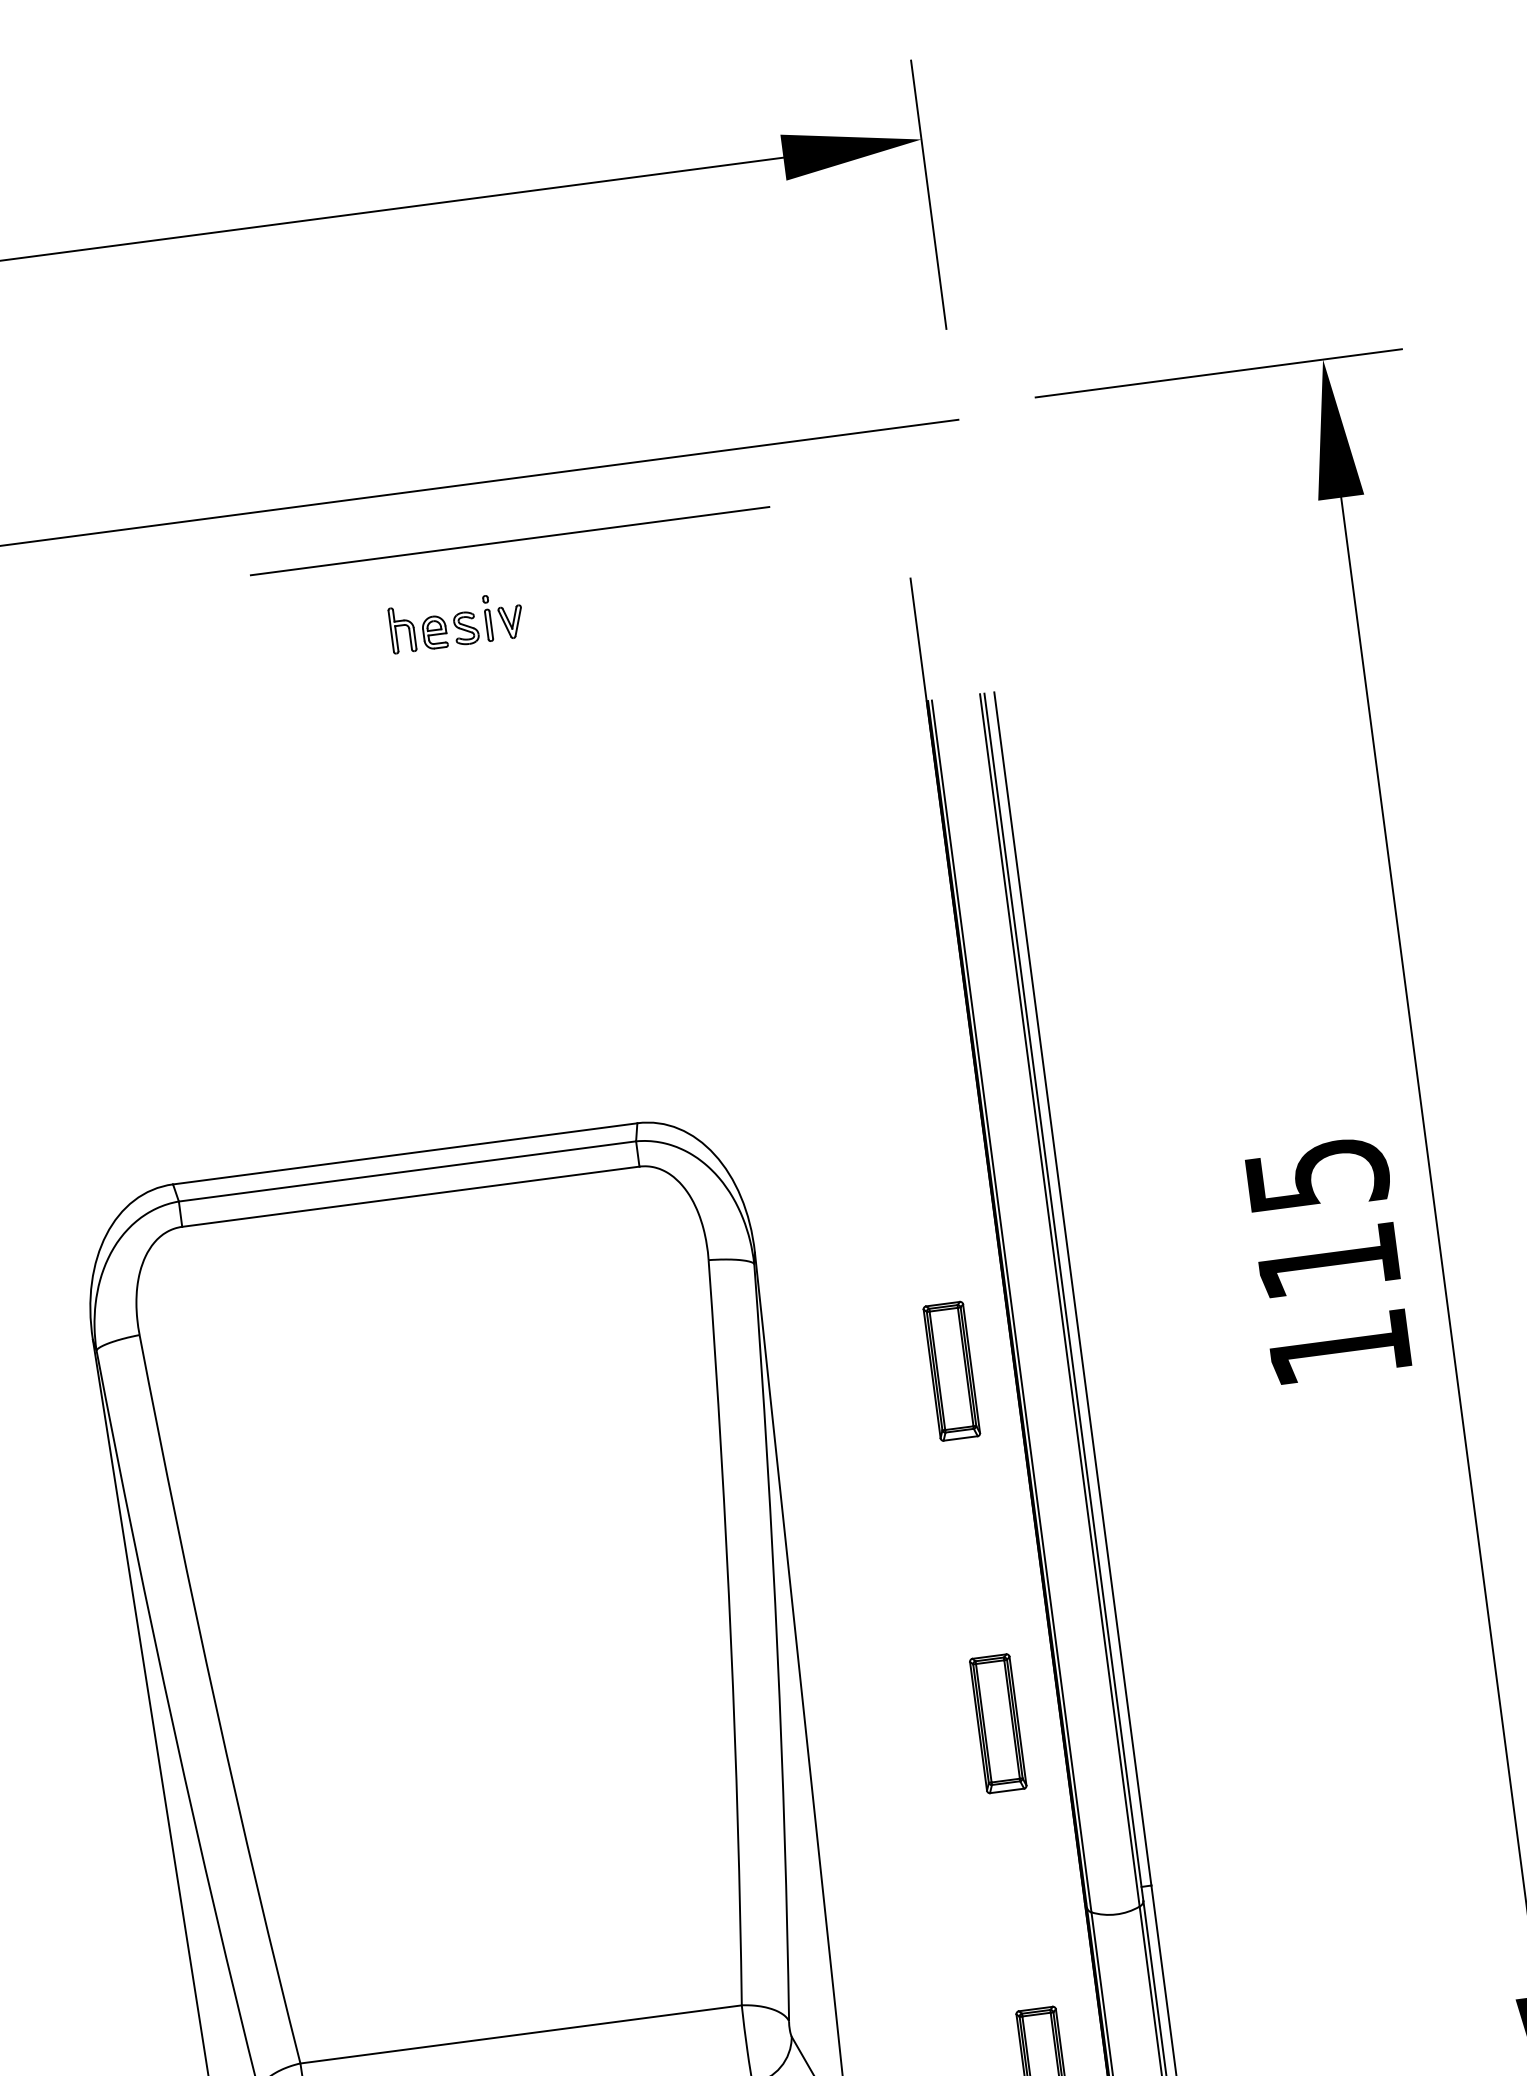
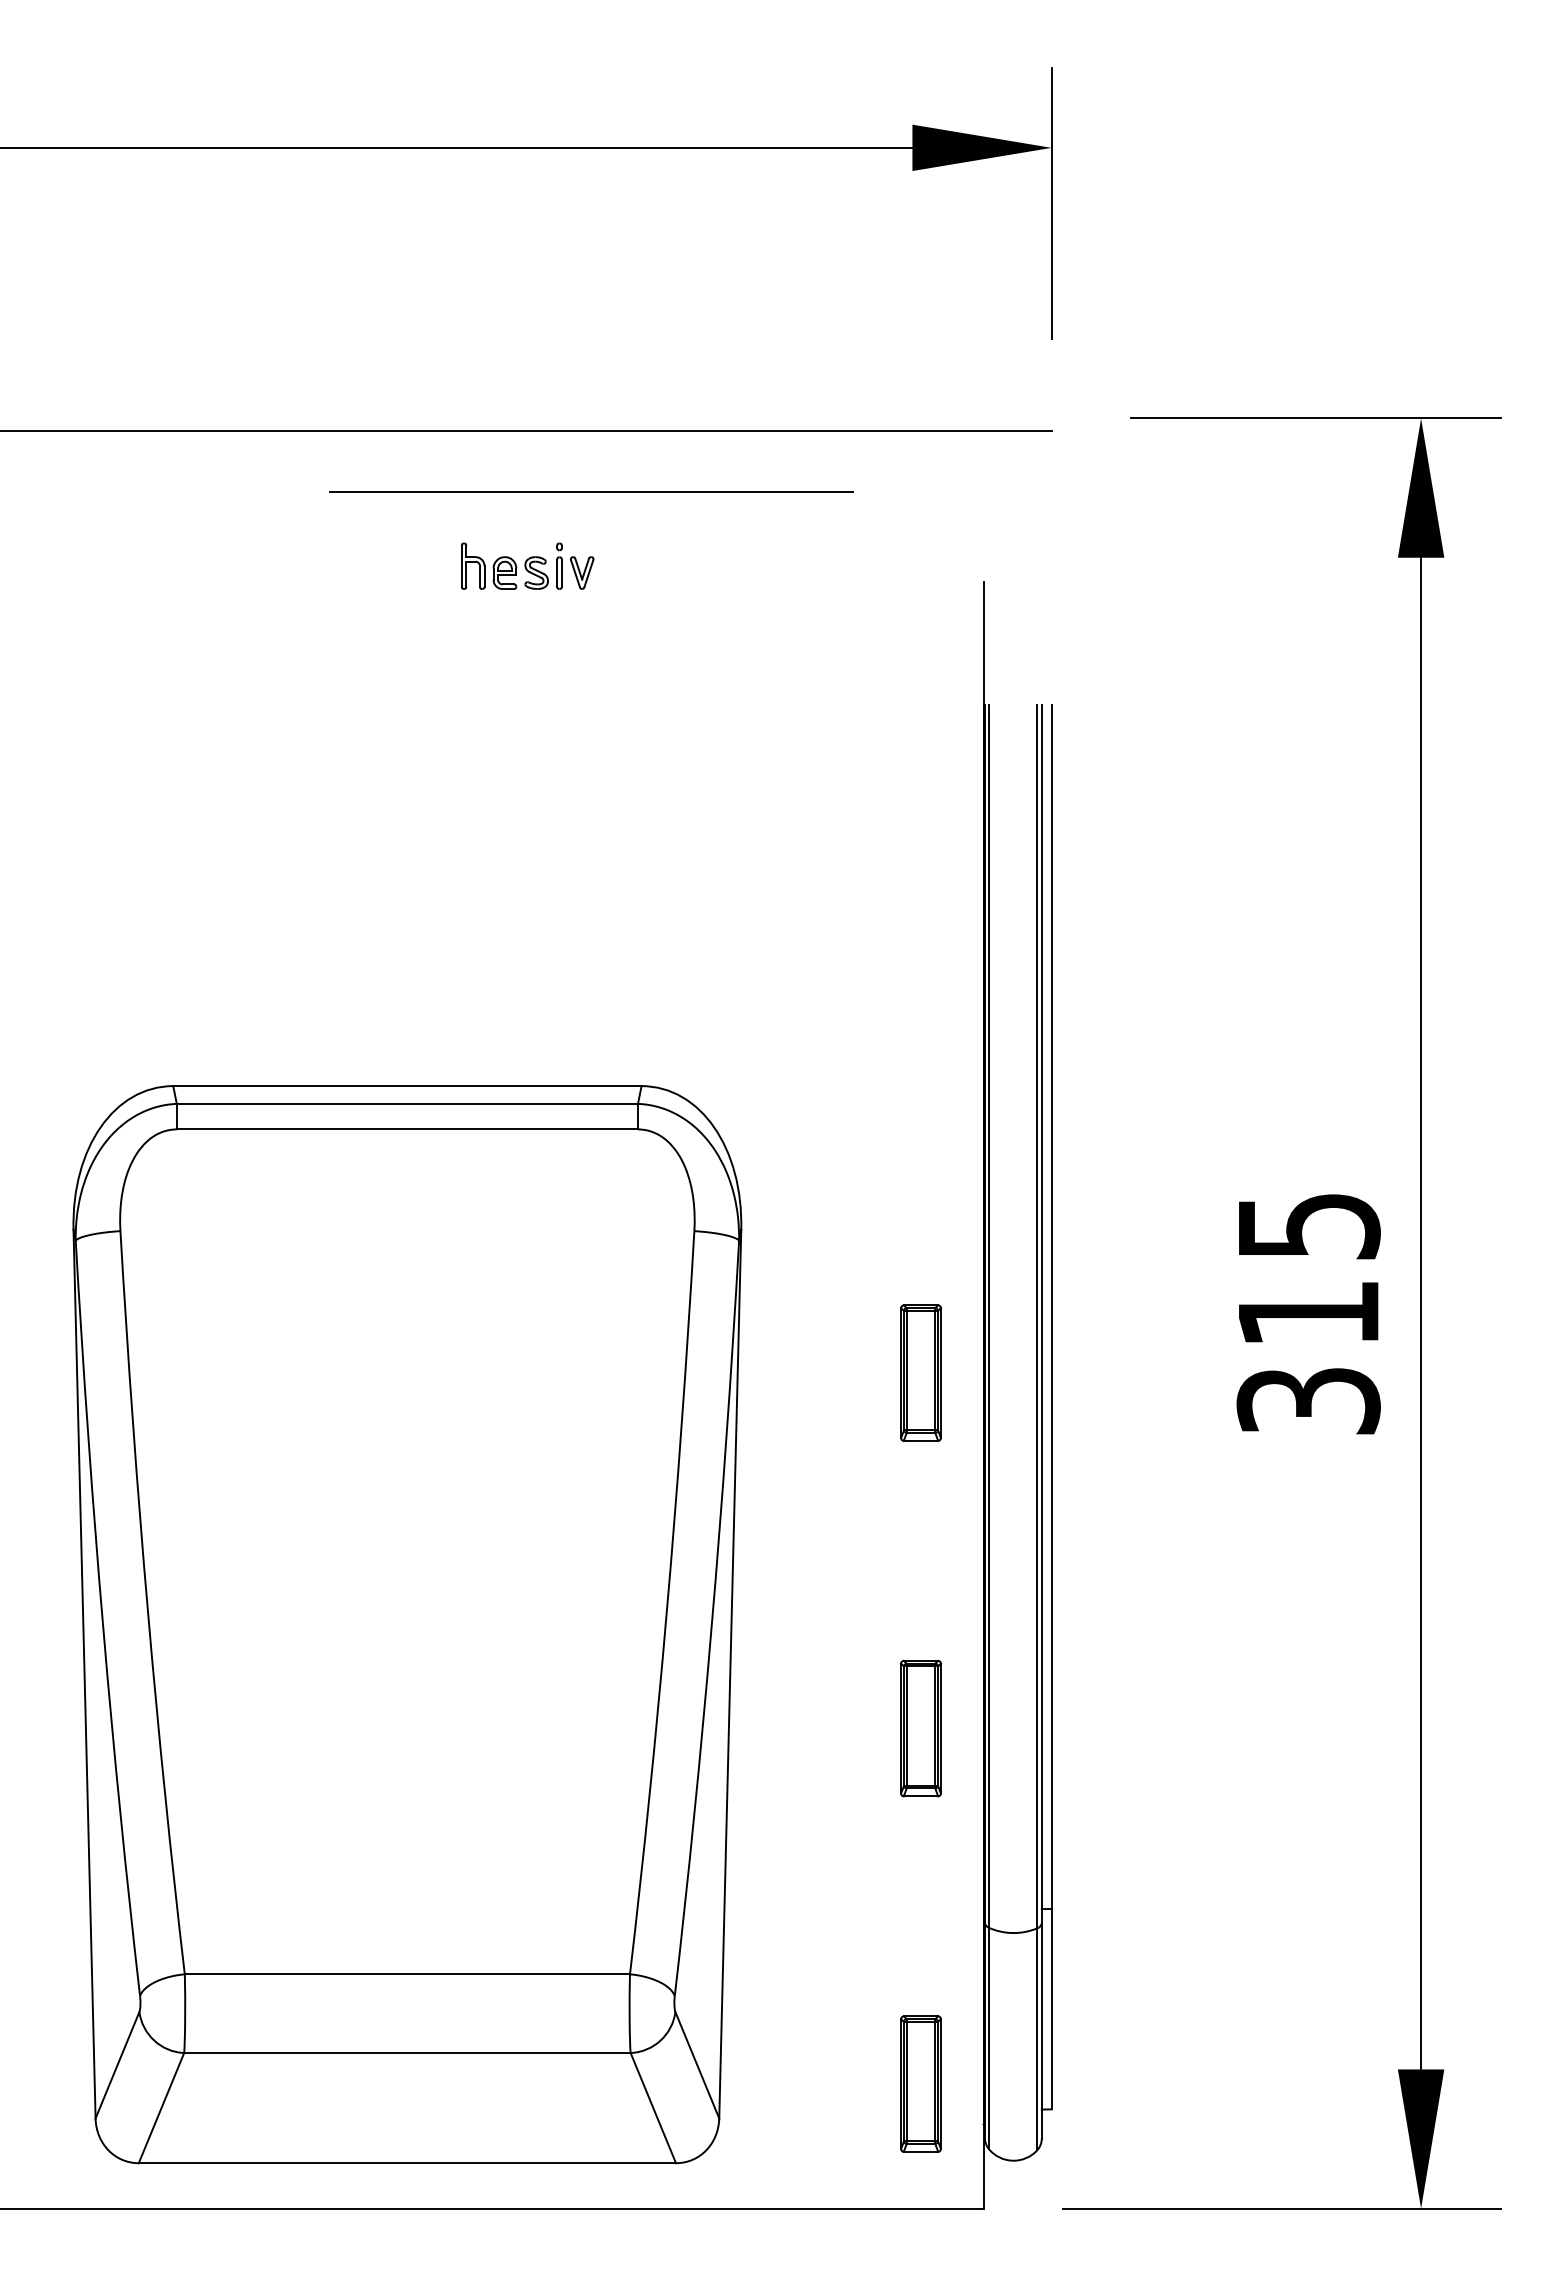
text: (1339, 1348) -> (1308, 1401), 115 -> 315

